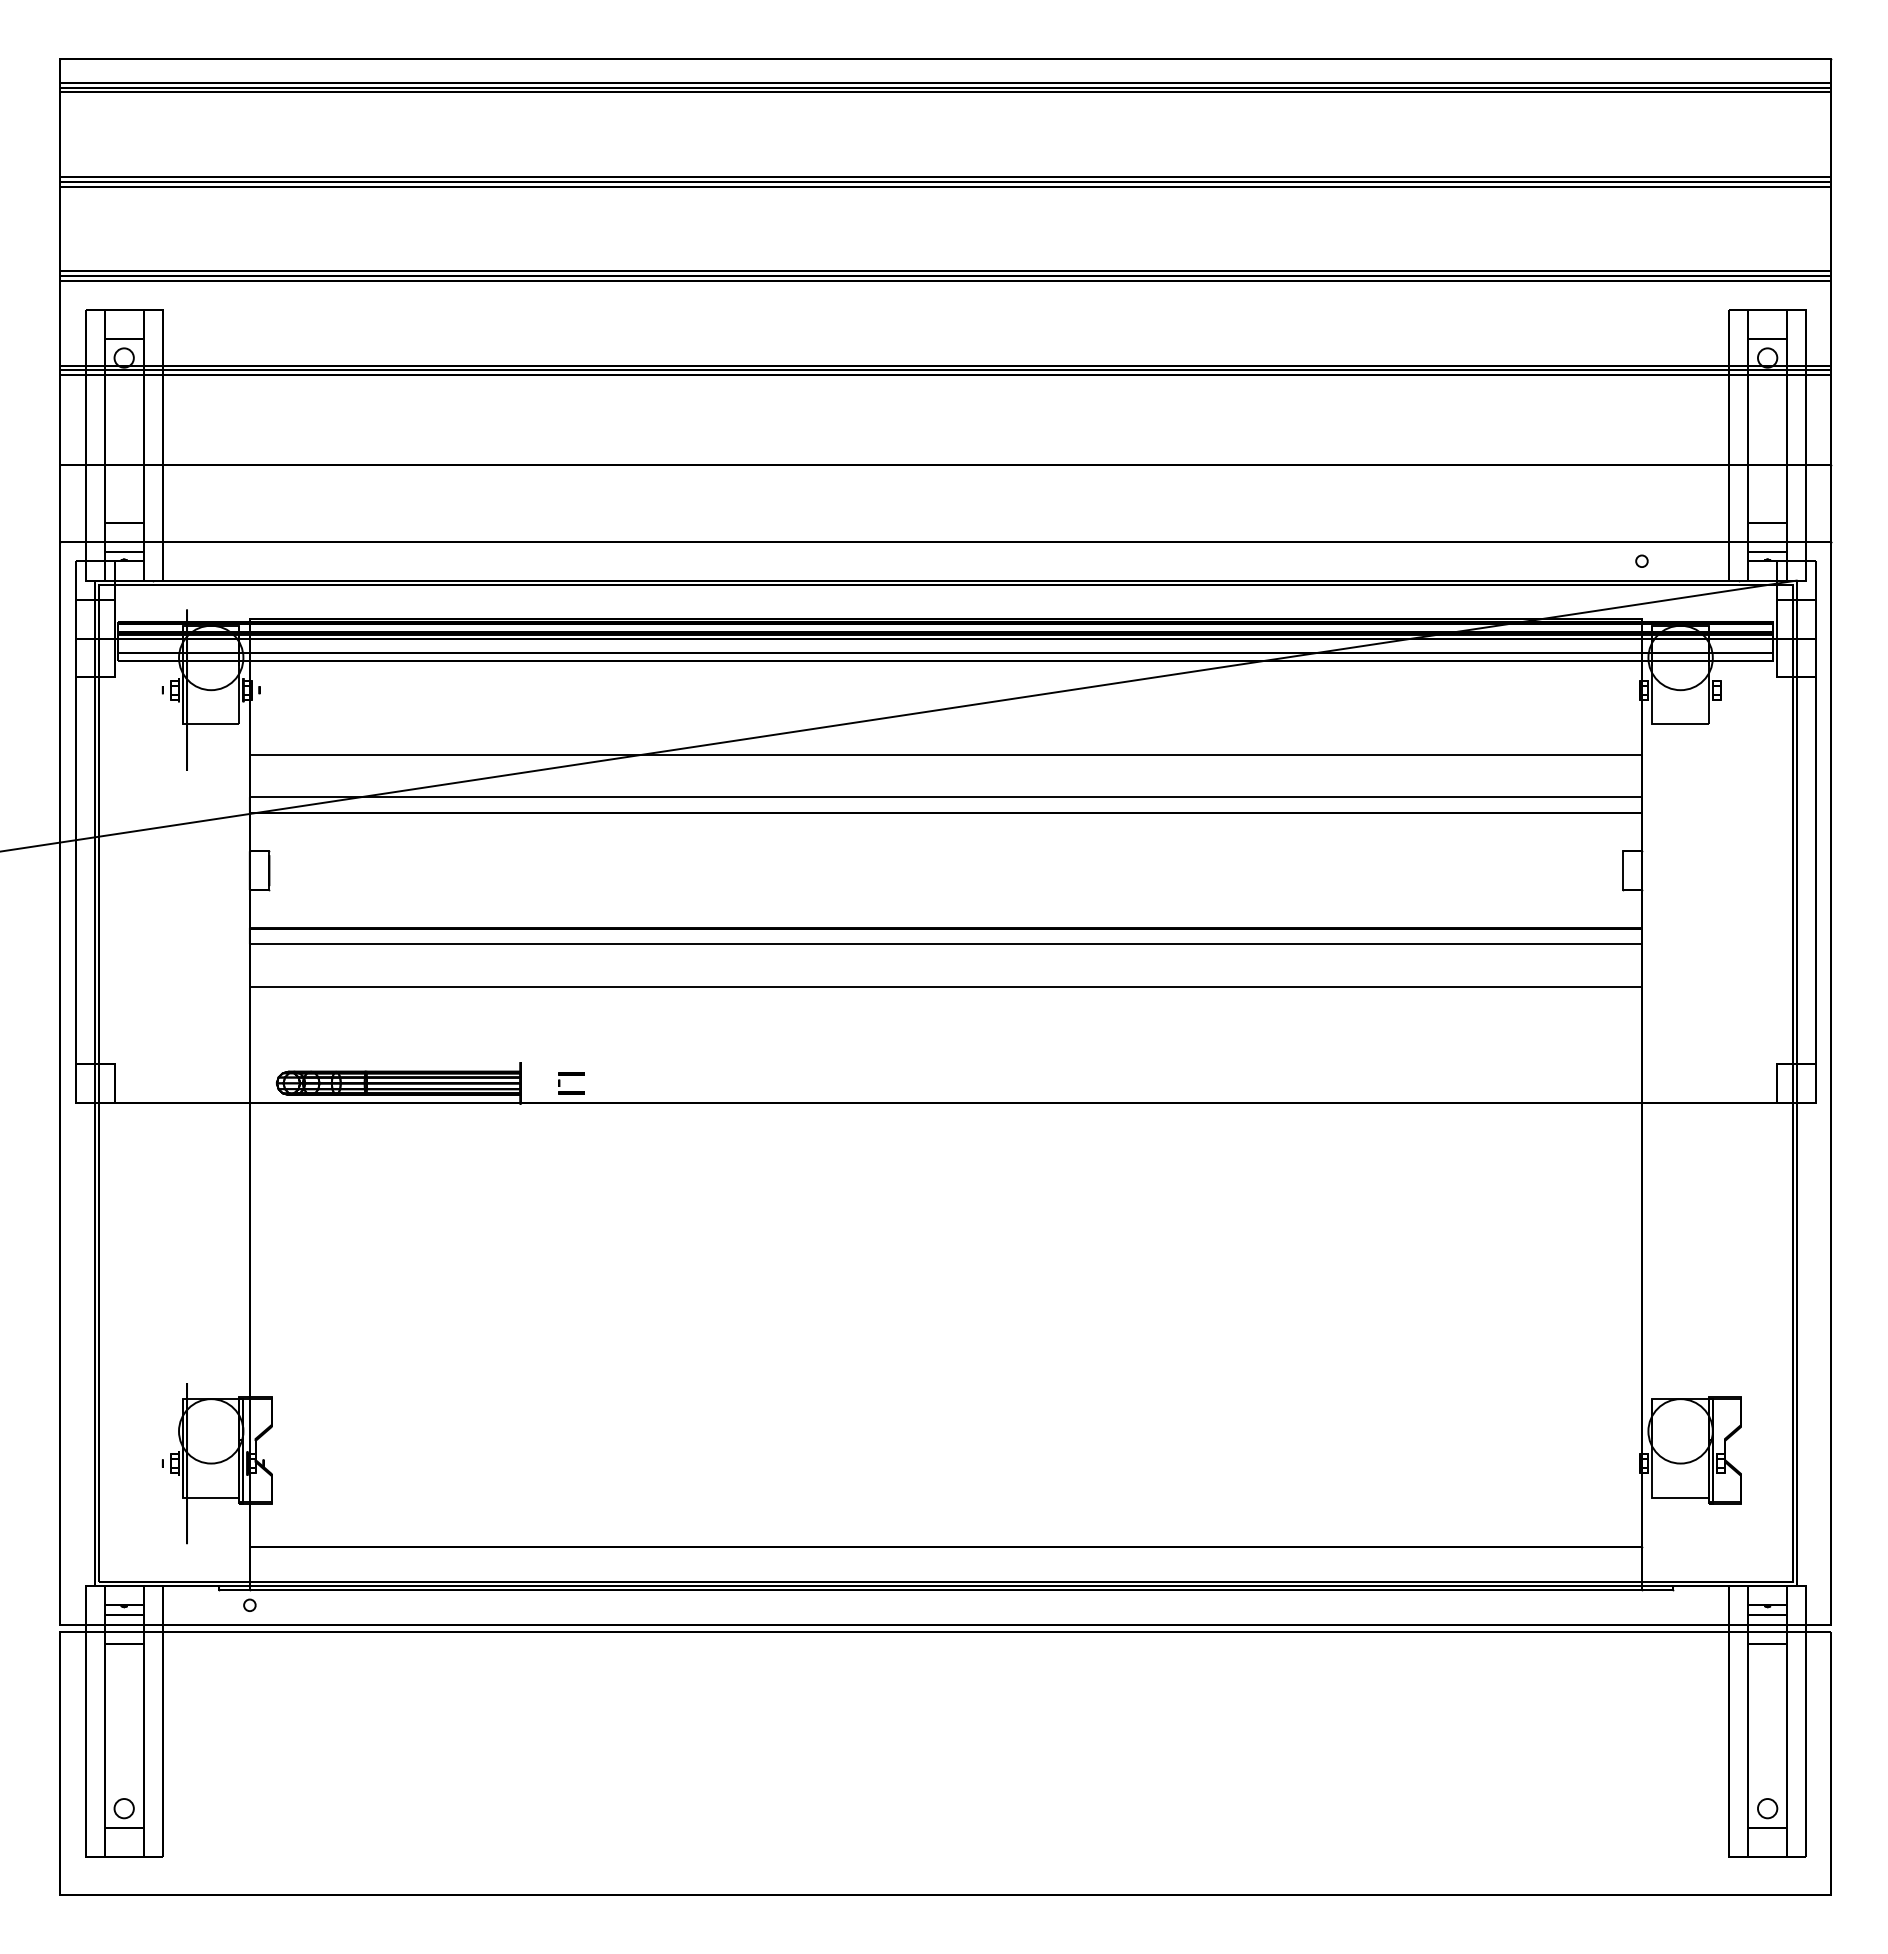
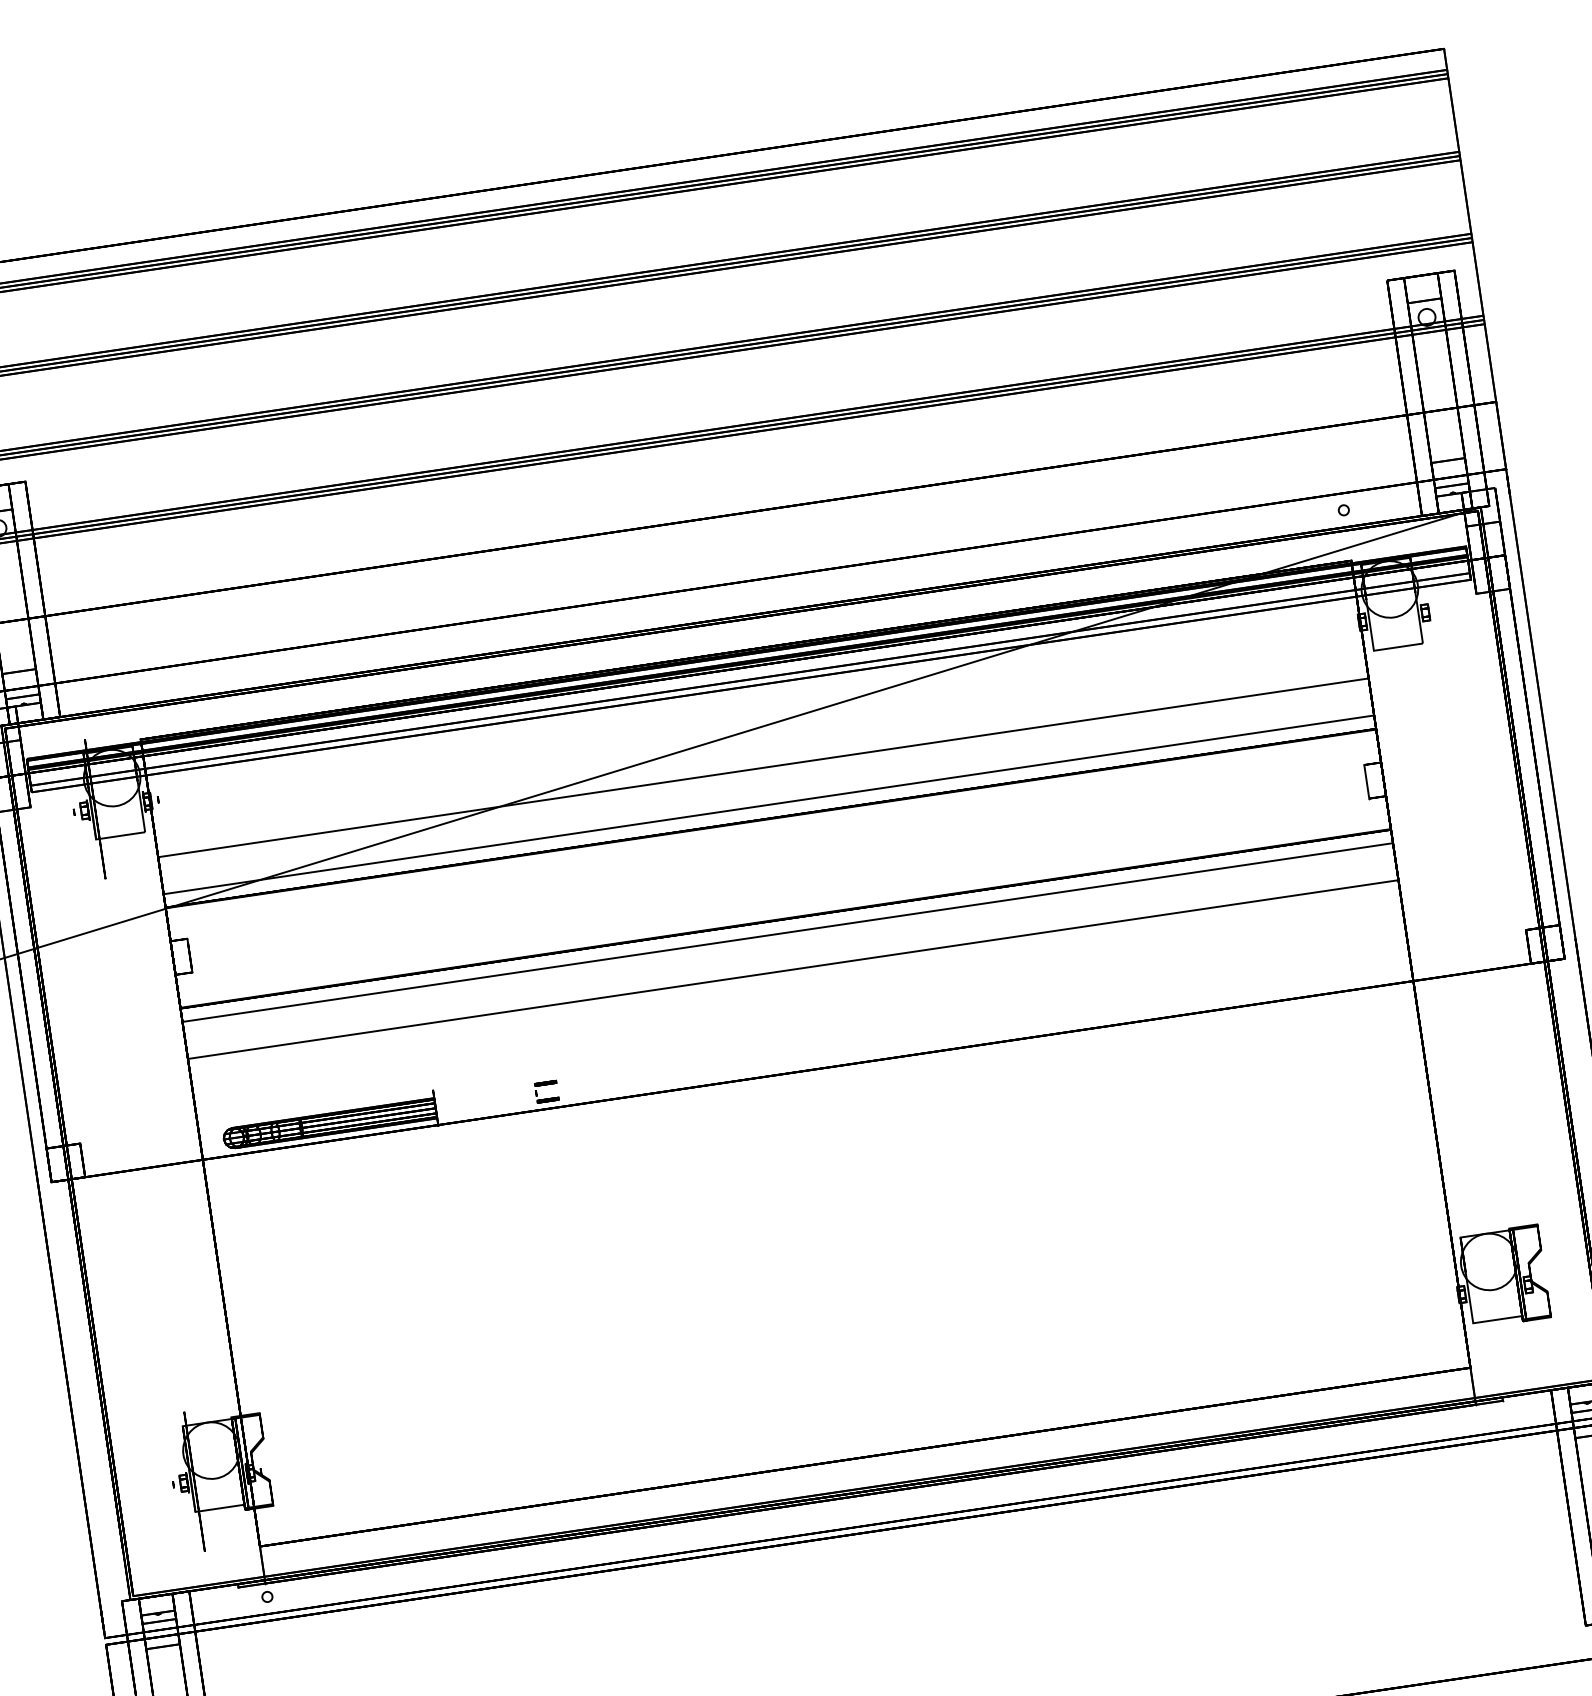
part: (571, 1075) -> (546, 1085), moved

